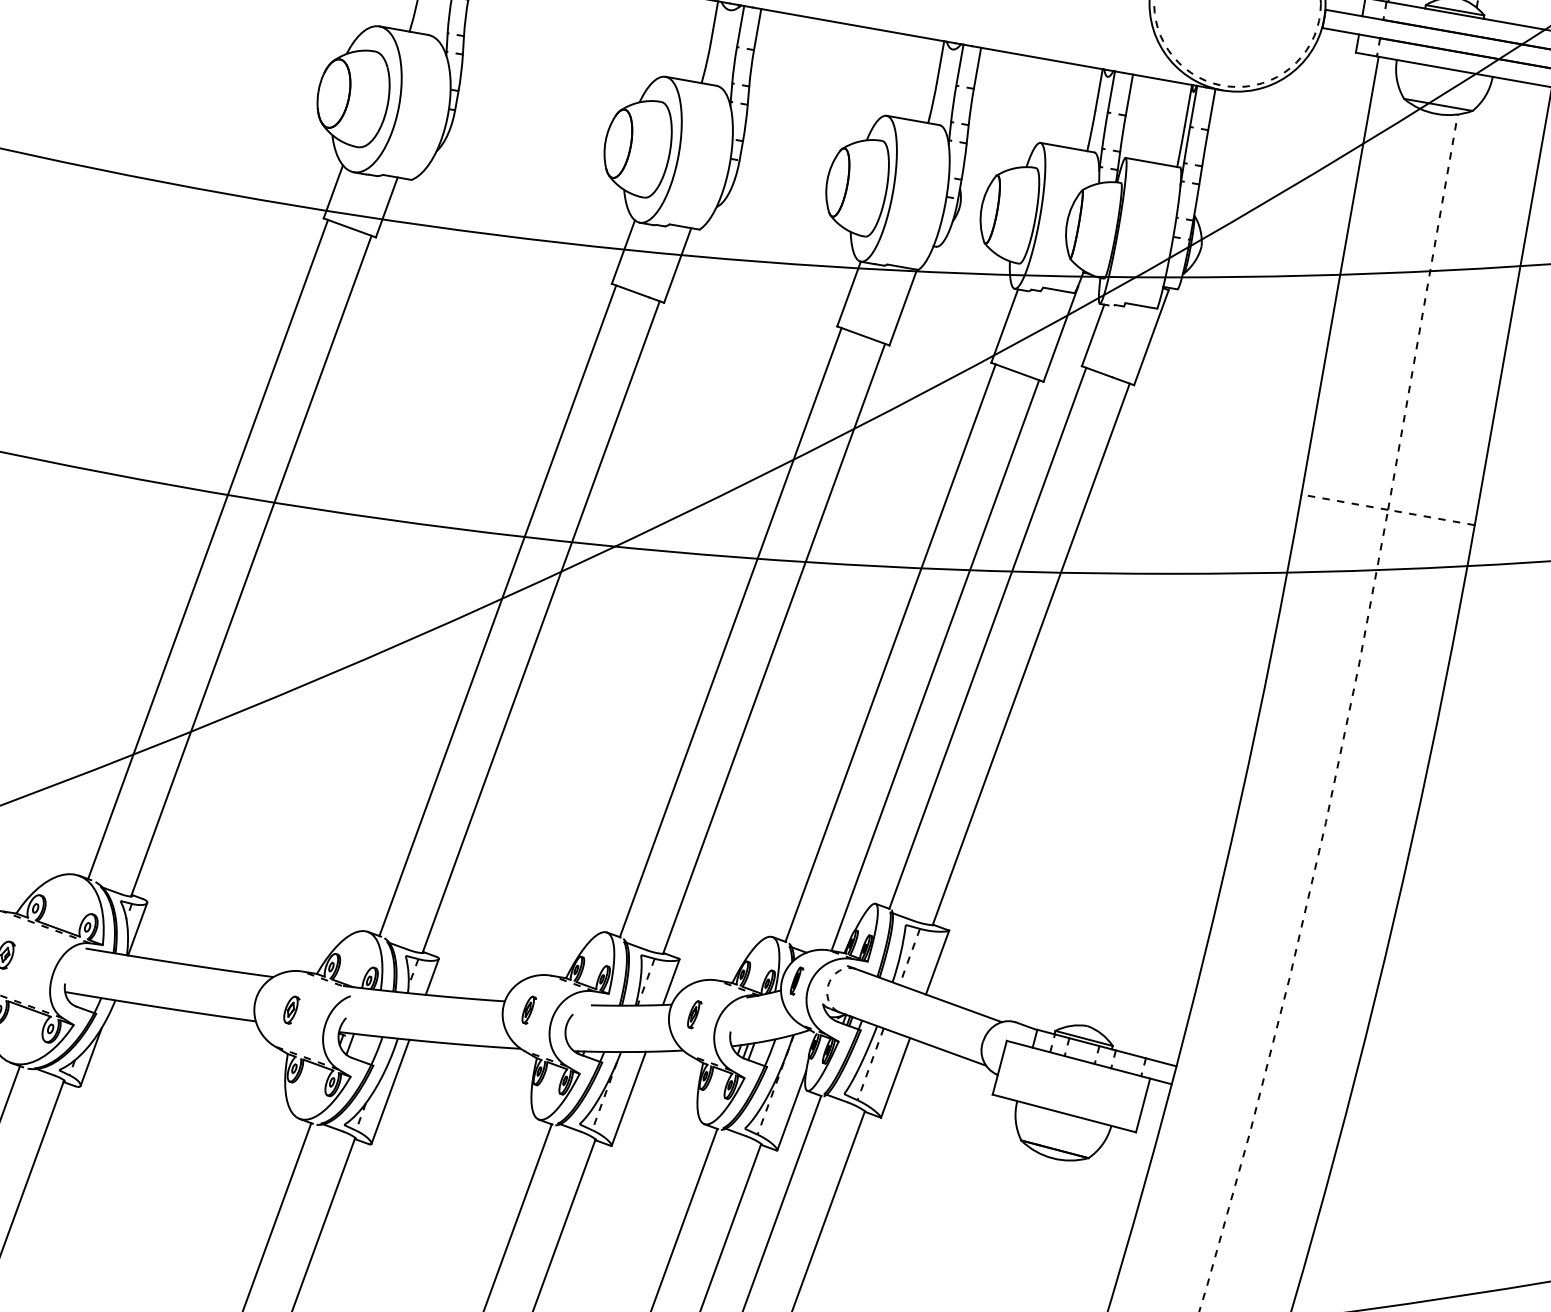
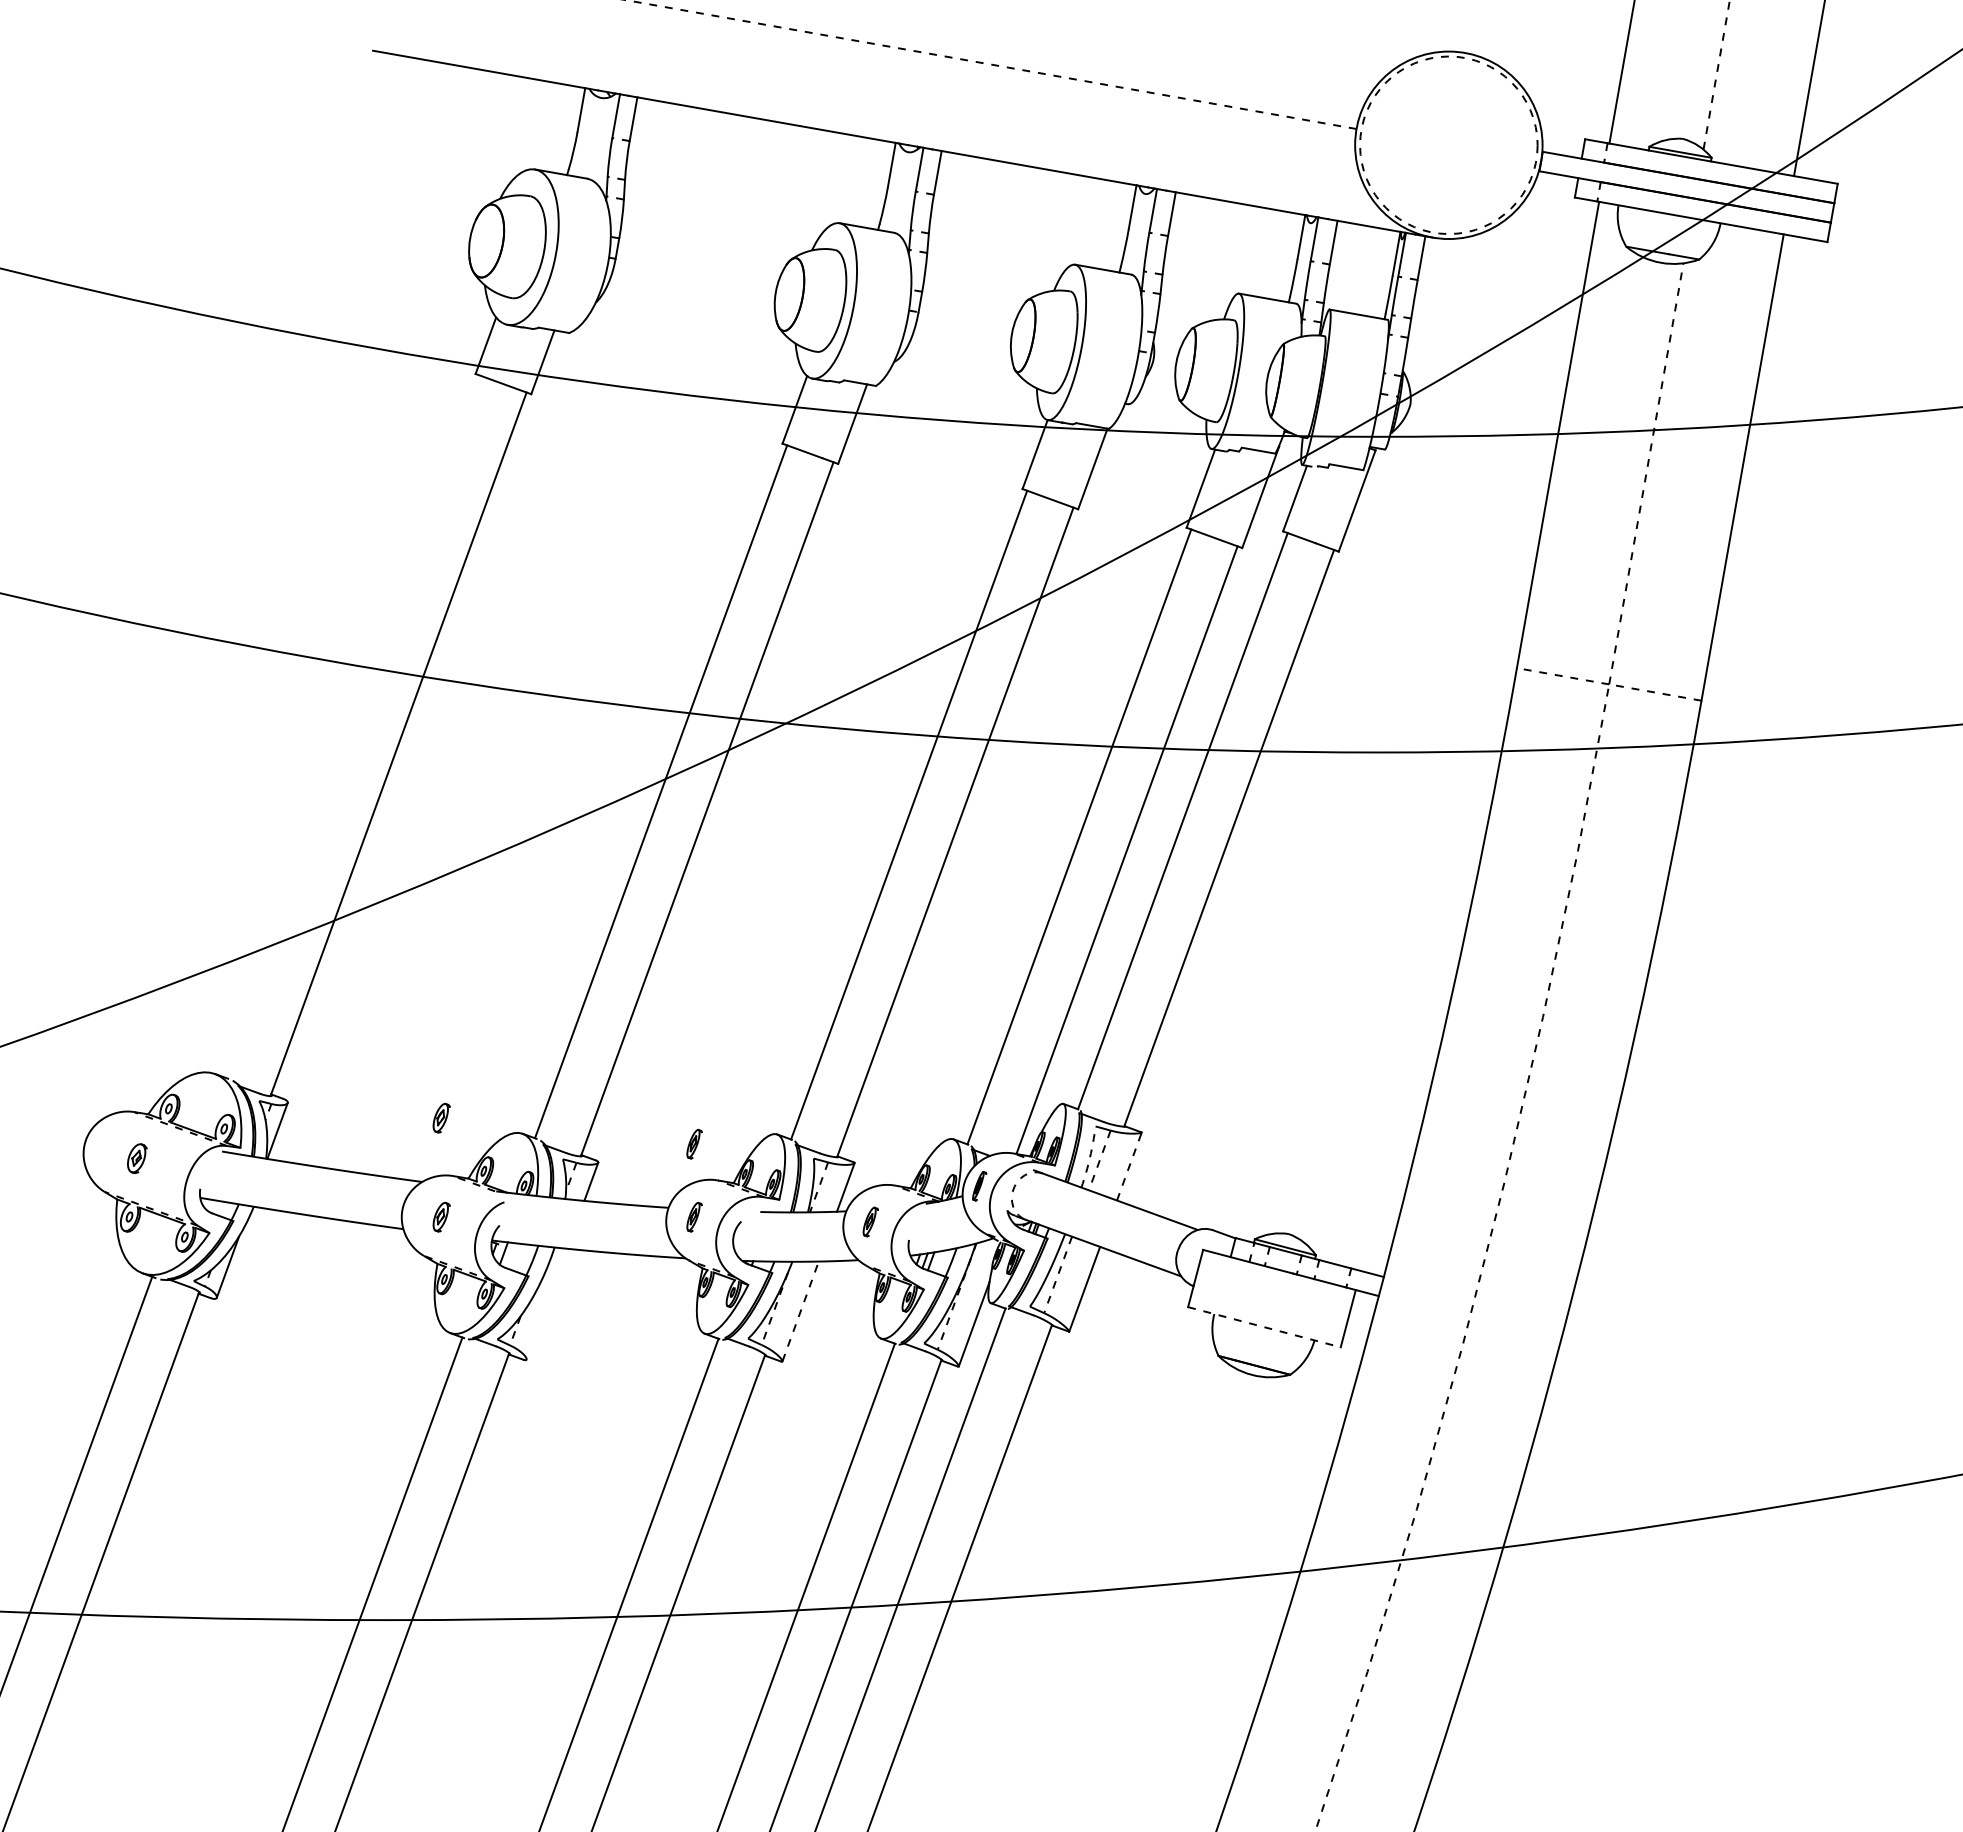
line: (208, 549) -> (352, 726), removed
part: (291, 916) -> (441, 1117), added
part: (529, 940) -> (694, 1143), added
arc: (901, 954) -> (1090, 1157), solid -> dashed
line: (937, 962) -> (1129, 1166), solid -> dashed
line: (390, 1091) -> (546, 1303), removed
line: (628, 1098) -> (800, 1311), solid -> dashed
line: (1064, 1113) -> (1264, 1327), solid -> dashed

